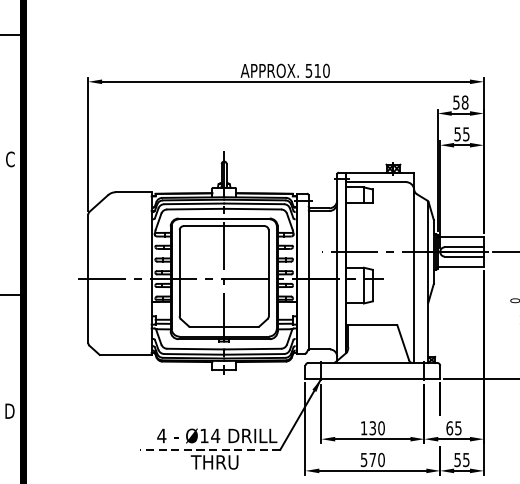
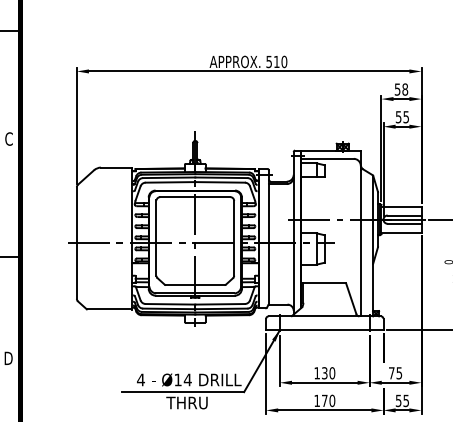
text: (449, 428) -> (391, 373), 65 -> 75
line: (209, 450) -> (182, 392), dashed -> solid
text: (363, 459) -> (316, 400), 570 -> 170

